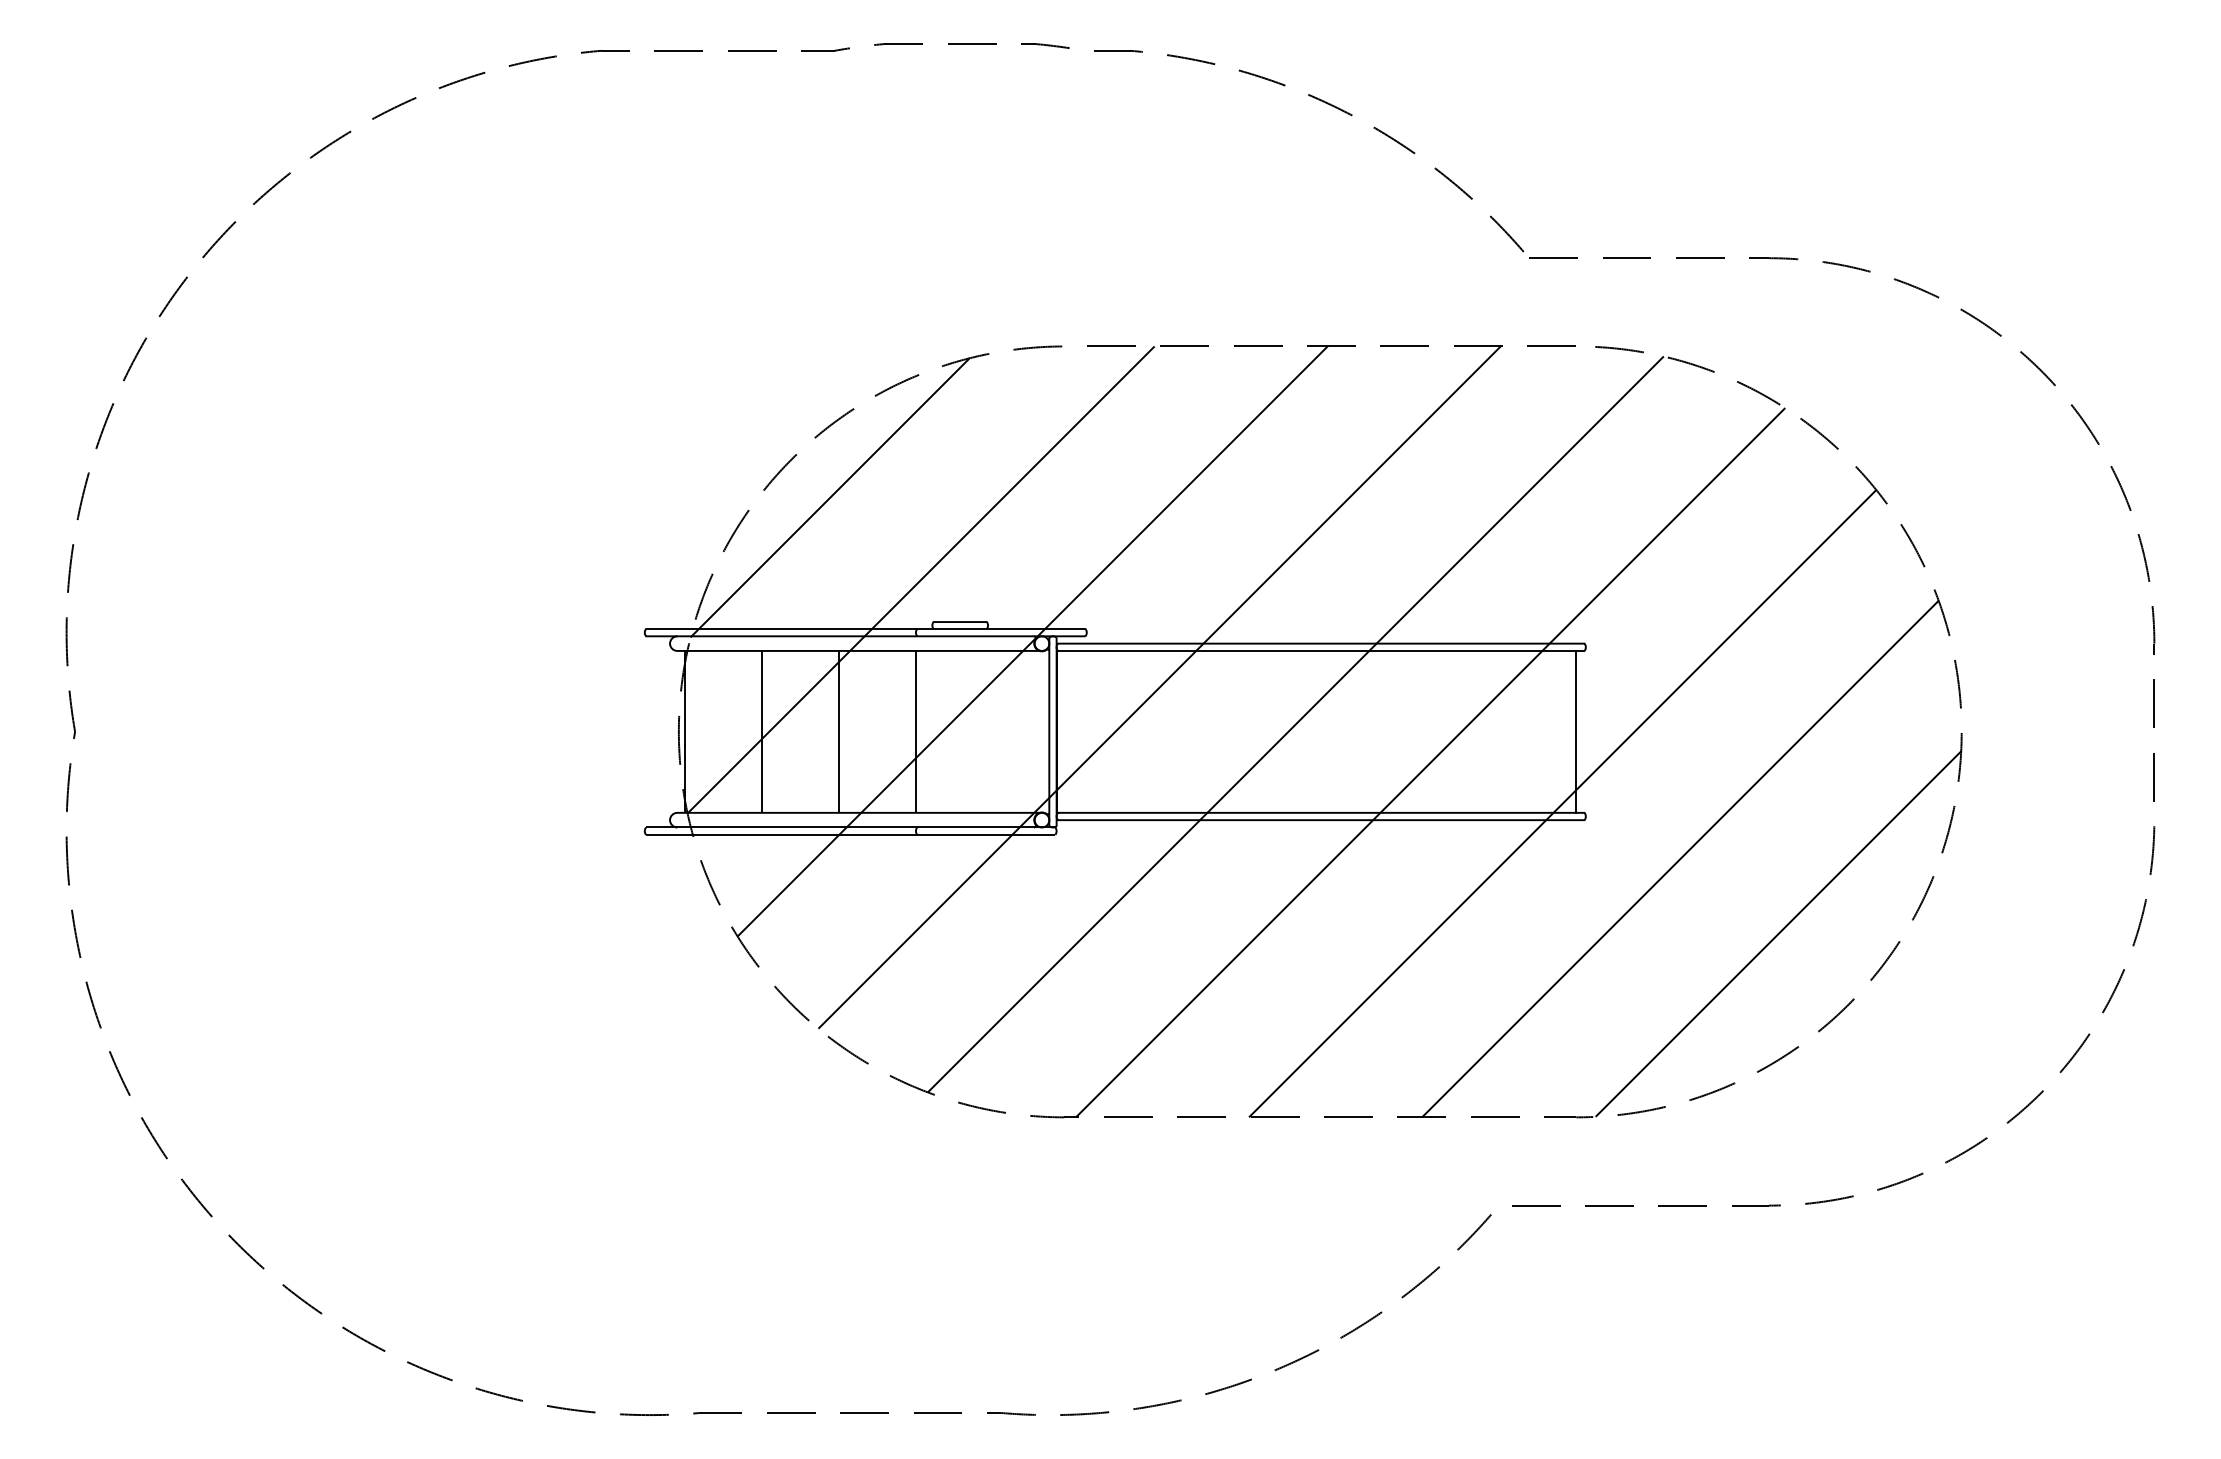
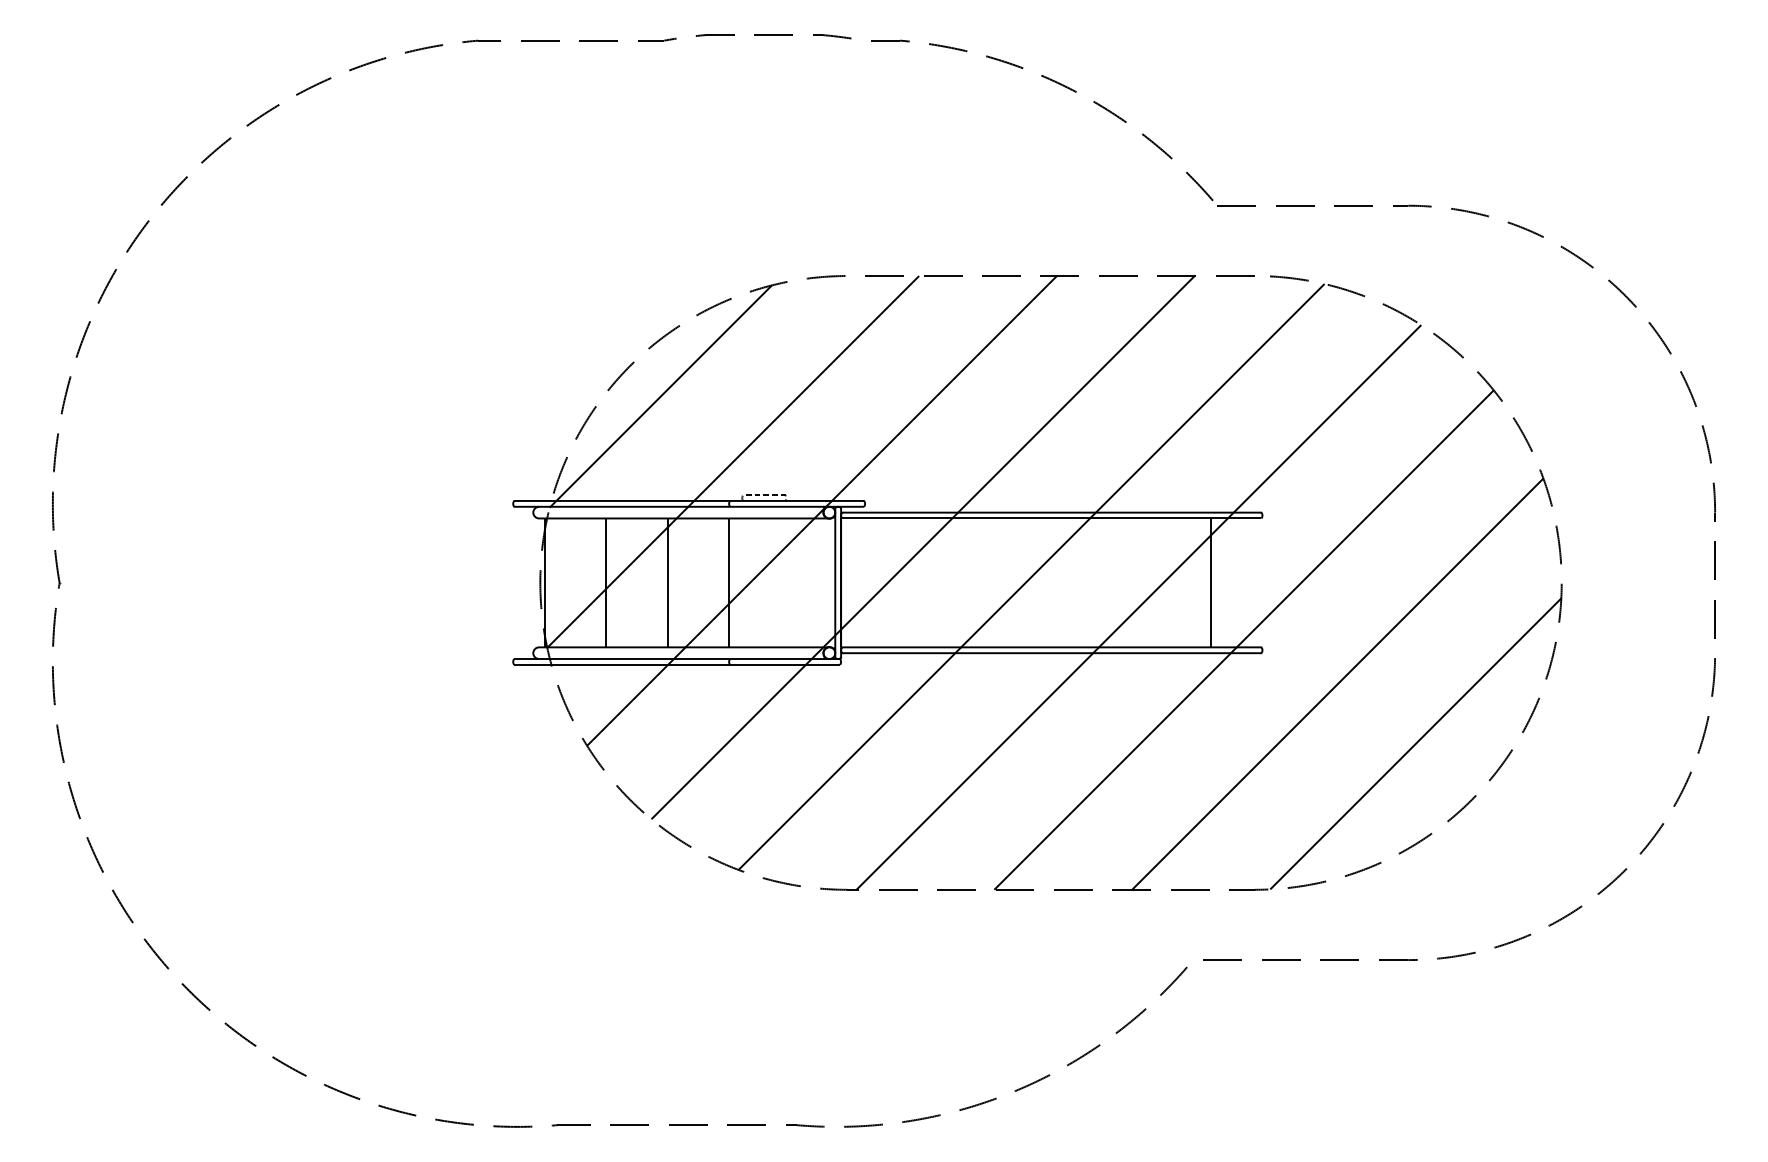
line: (960, 622) -> (764, 495), solid -> dashed
line: (1576, 731) -> (1211, 582), moved

